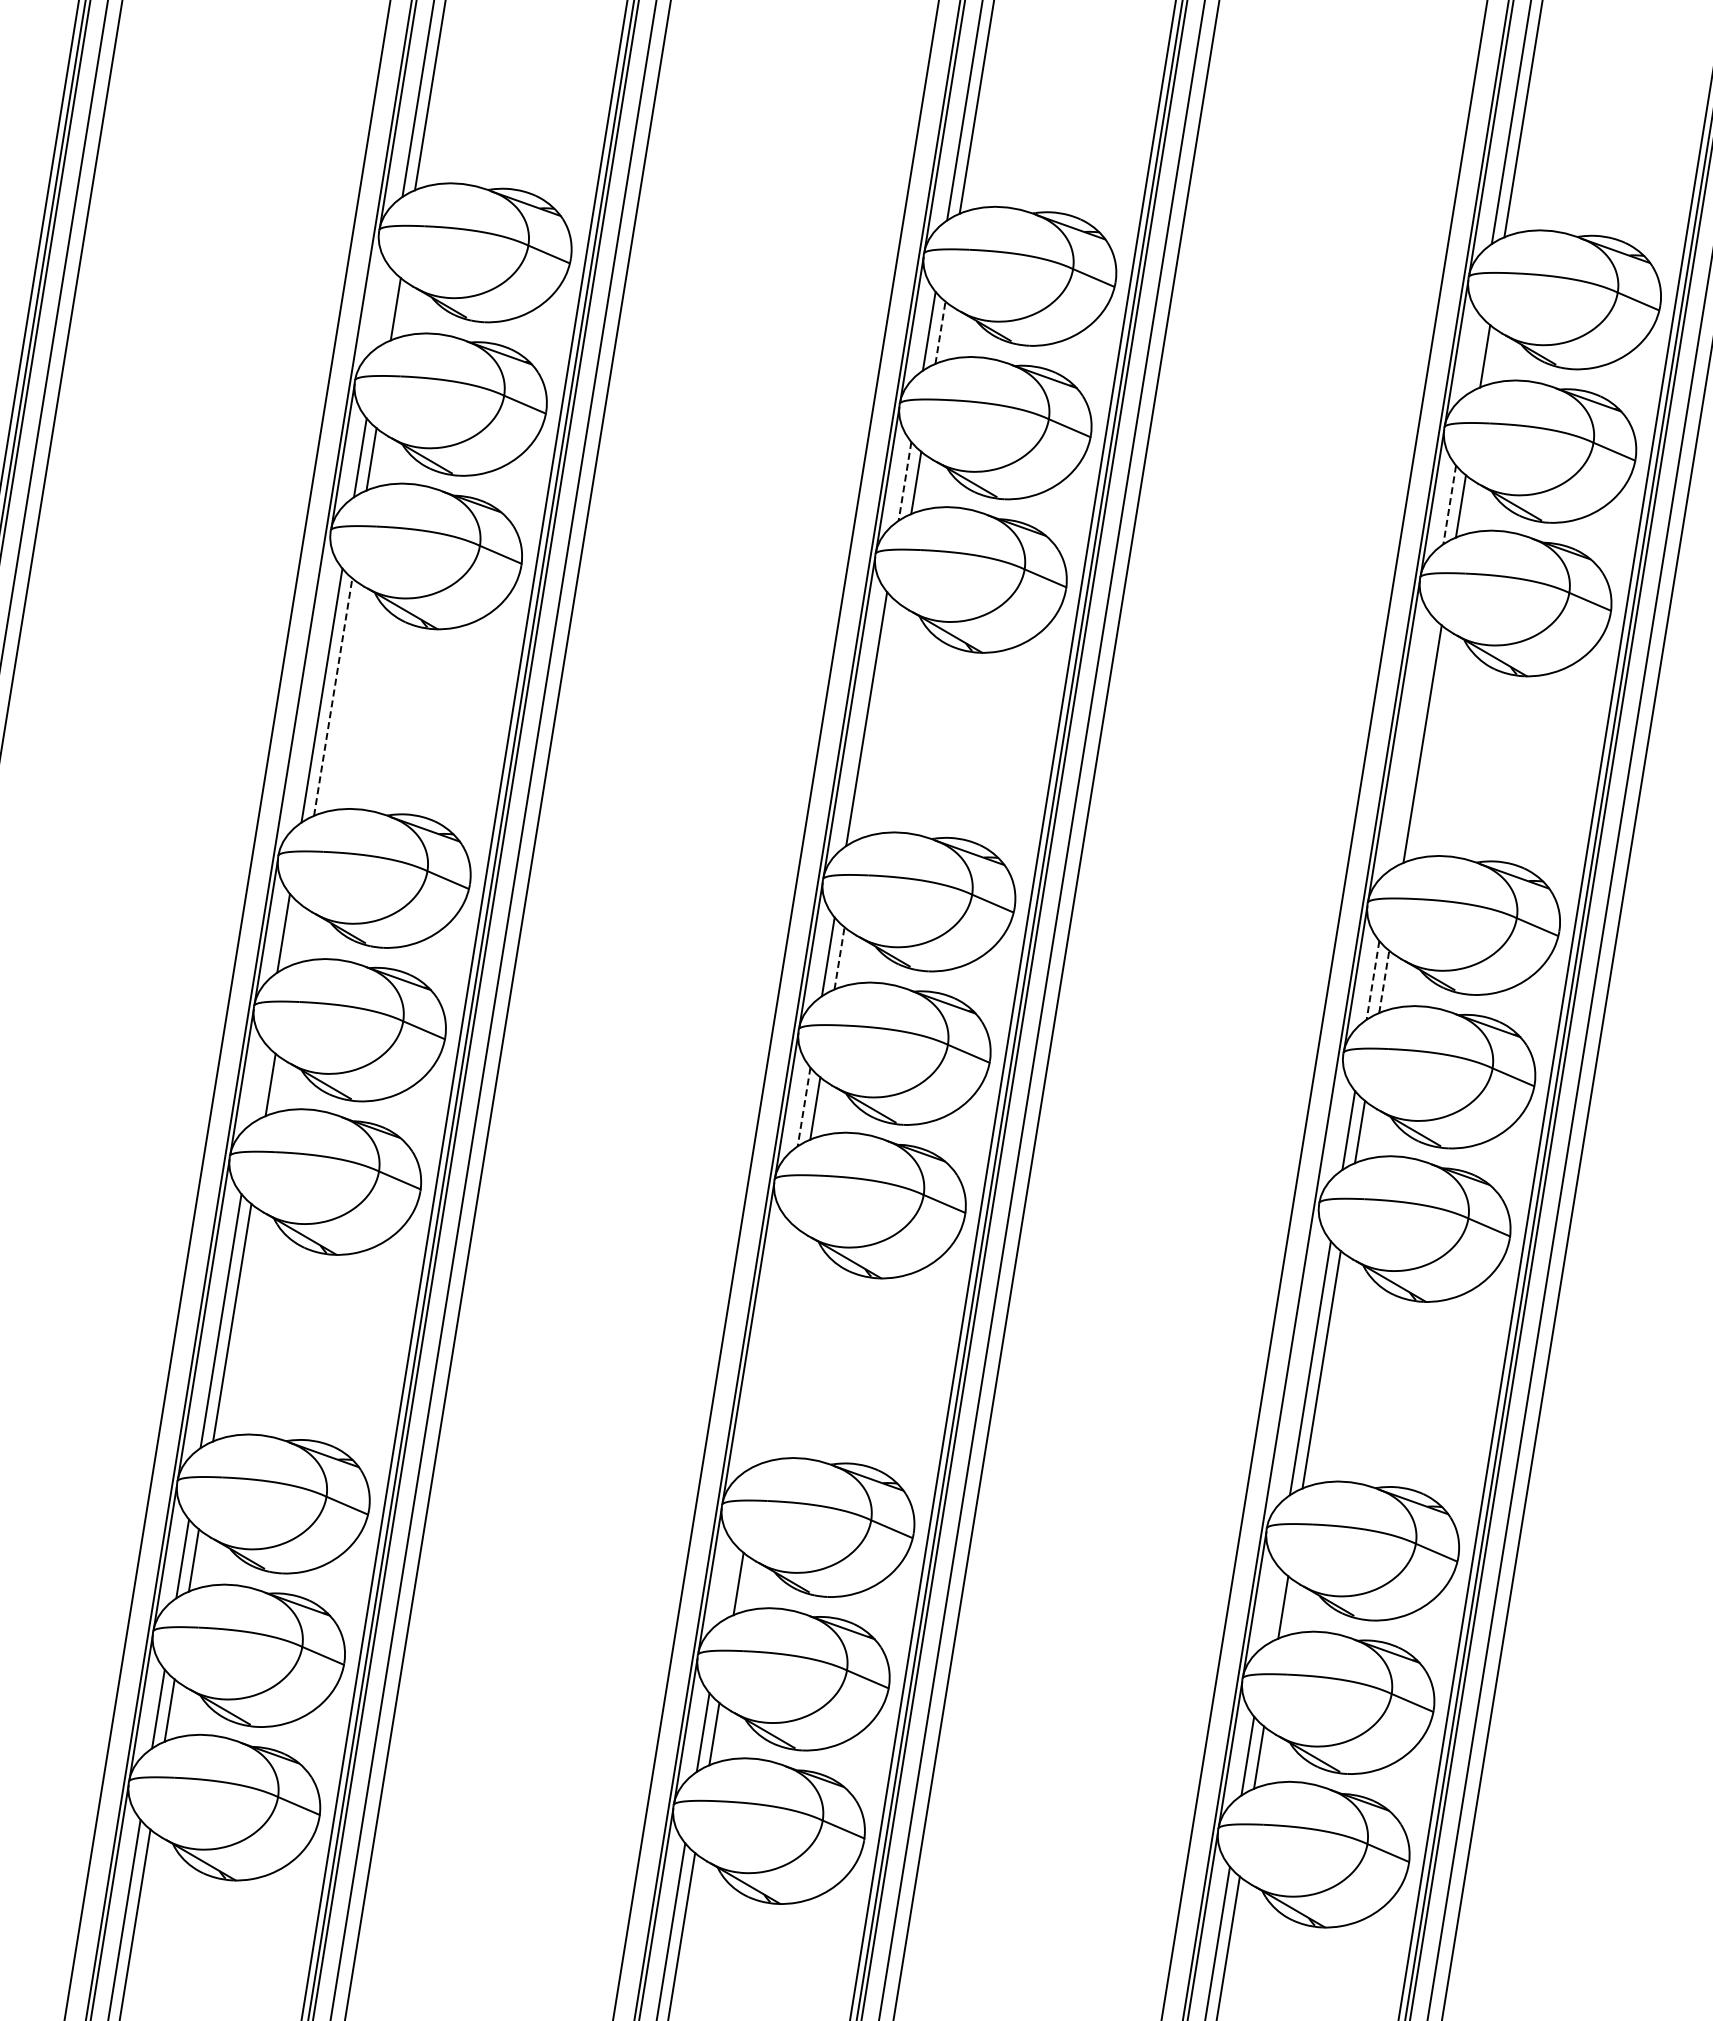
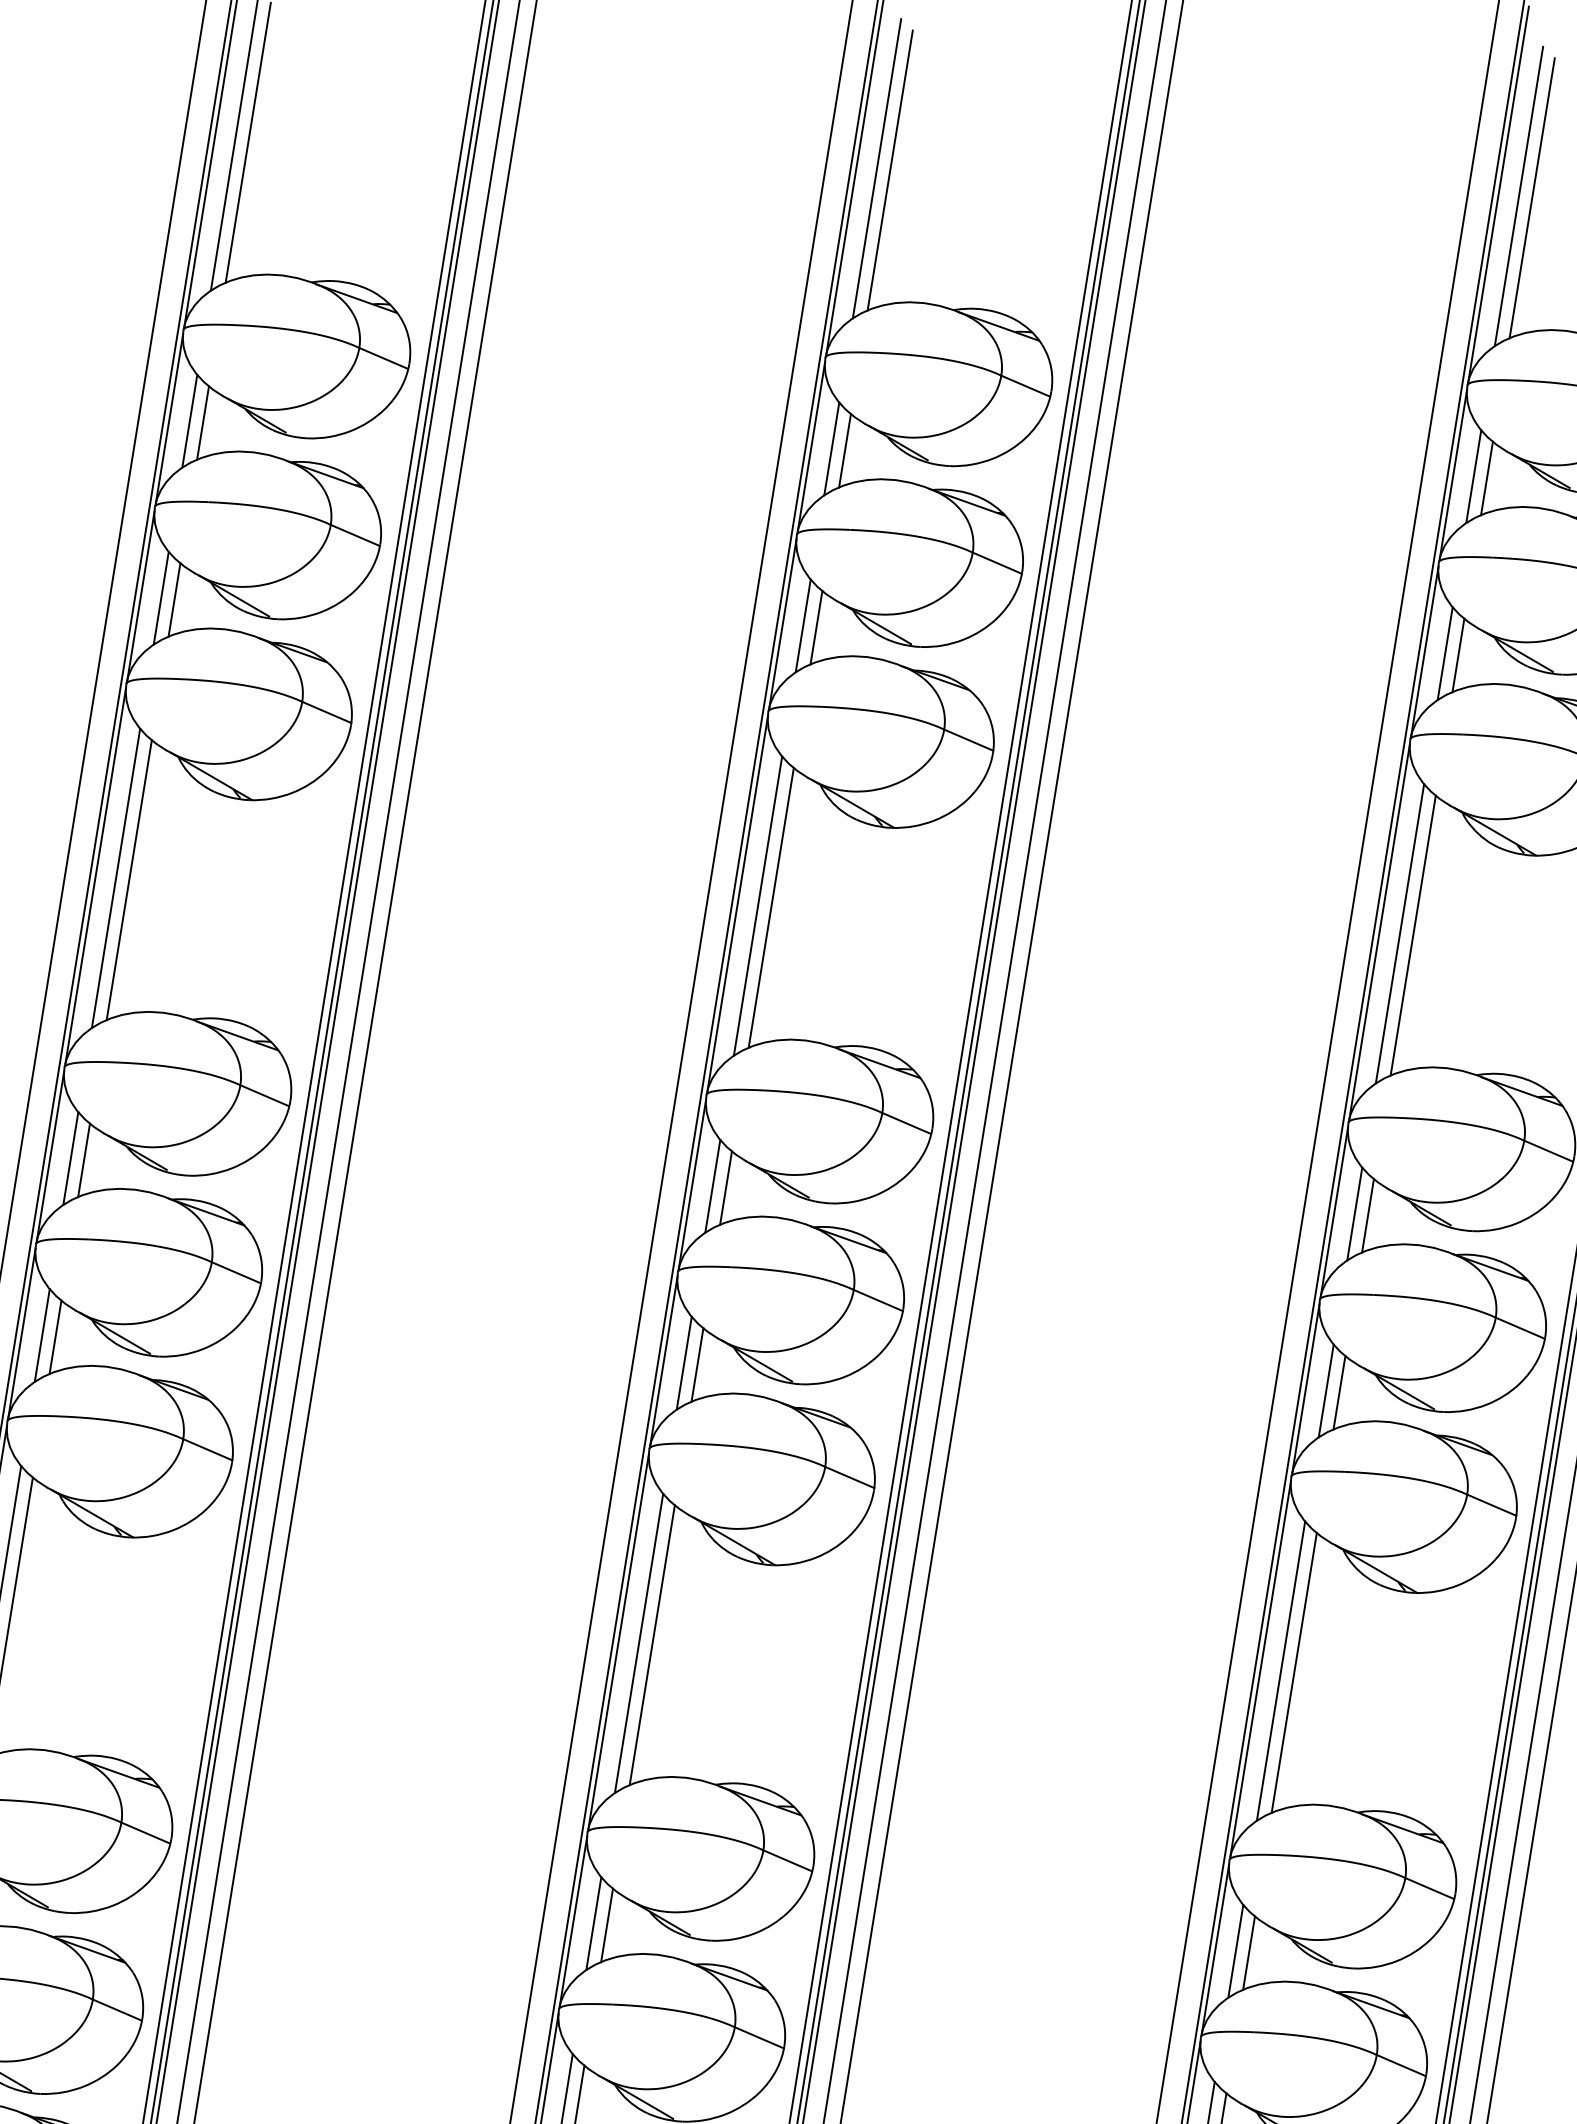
line: (366, 305) -> (168, 418), added
line: (384, 307) -> (189, 420), added
line: (940, 332) -> (845, 450), dashed -> solid
line: (1473, 354) -> (1473, 476), added
line: (905, 481) -> (803, 626), dashed -> solid
line: (1449, 504) -> (1444, 653), dashed -> solid
line: (304, 693) -> (95, 875), added
line: (333, 696) -> (129, 879), dashed -> solid
line: (877, 720) -> (770, 907), added
line: (1410, 742) -> (1398, 933), added
line: (294, 934) -> (83, 1159), added
line: (839, 958) -> (725, 1188), dashed -> solid
line: (1373, 980) -> (1355, 1214), dashed -> solid
line: (1384, 981) -> (1368, 1215), dashed -> solid
line: (259, 1083) -> (42, 1335), added
line: (804, 1106) -> (684, 1362), dashed -> solid
line: (1331, 1128) -> (1305, 1388), added
line: (765, 1344) -> (638, 1643), added
line: (776, 1346) -> (651, 1645), added
line: (1292, 1366) -> (1259, 1669), added
line: (727, 1582) -> (593, 1923), added
line: (1271, 1605) -> (1235, 1950), added

